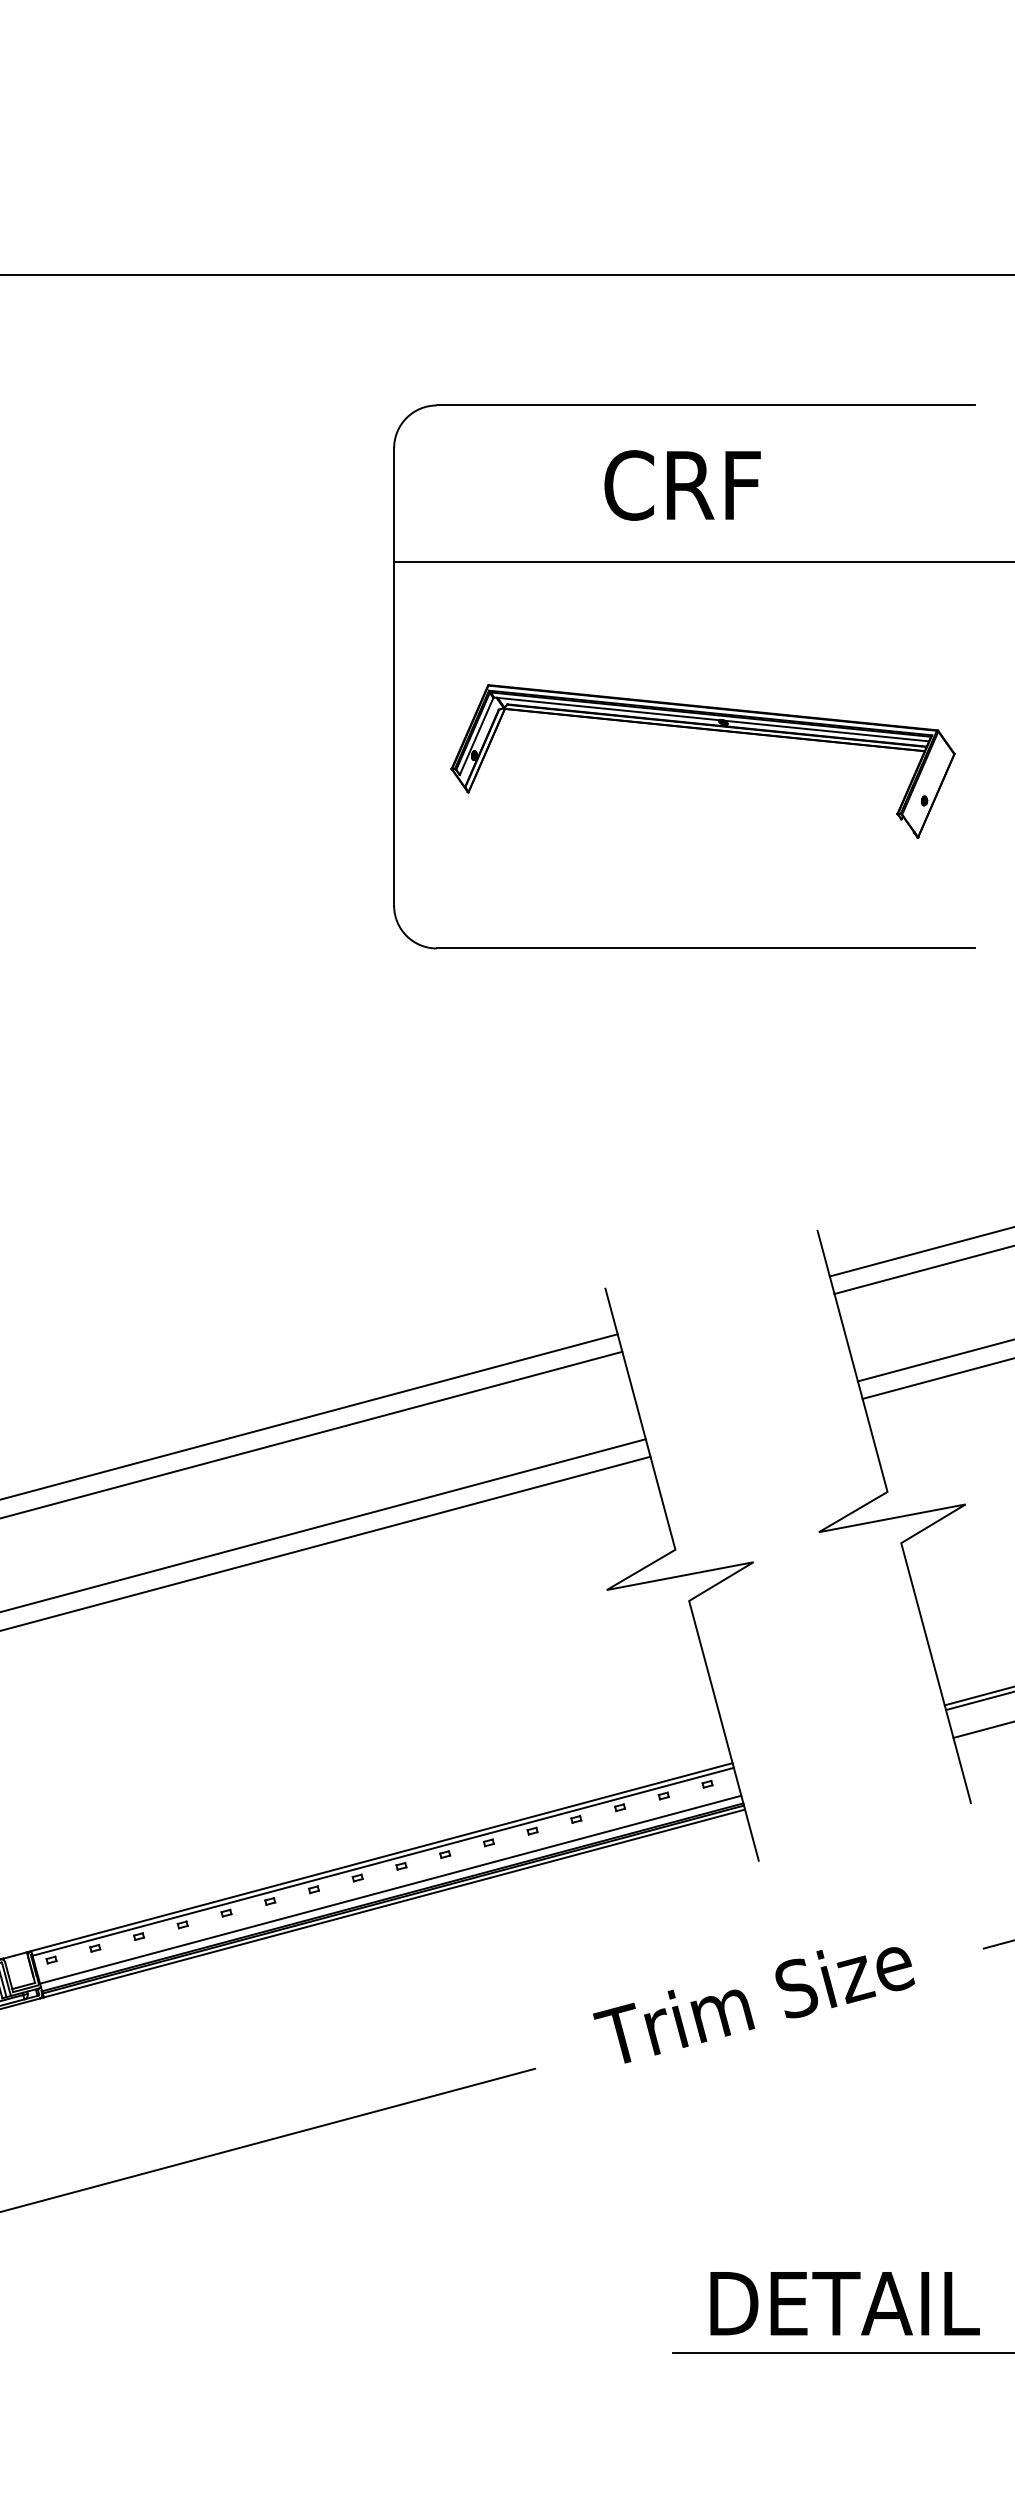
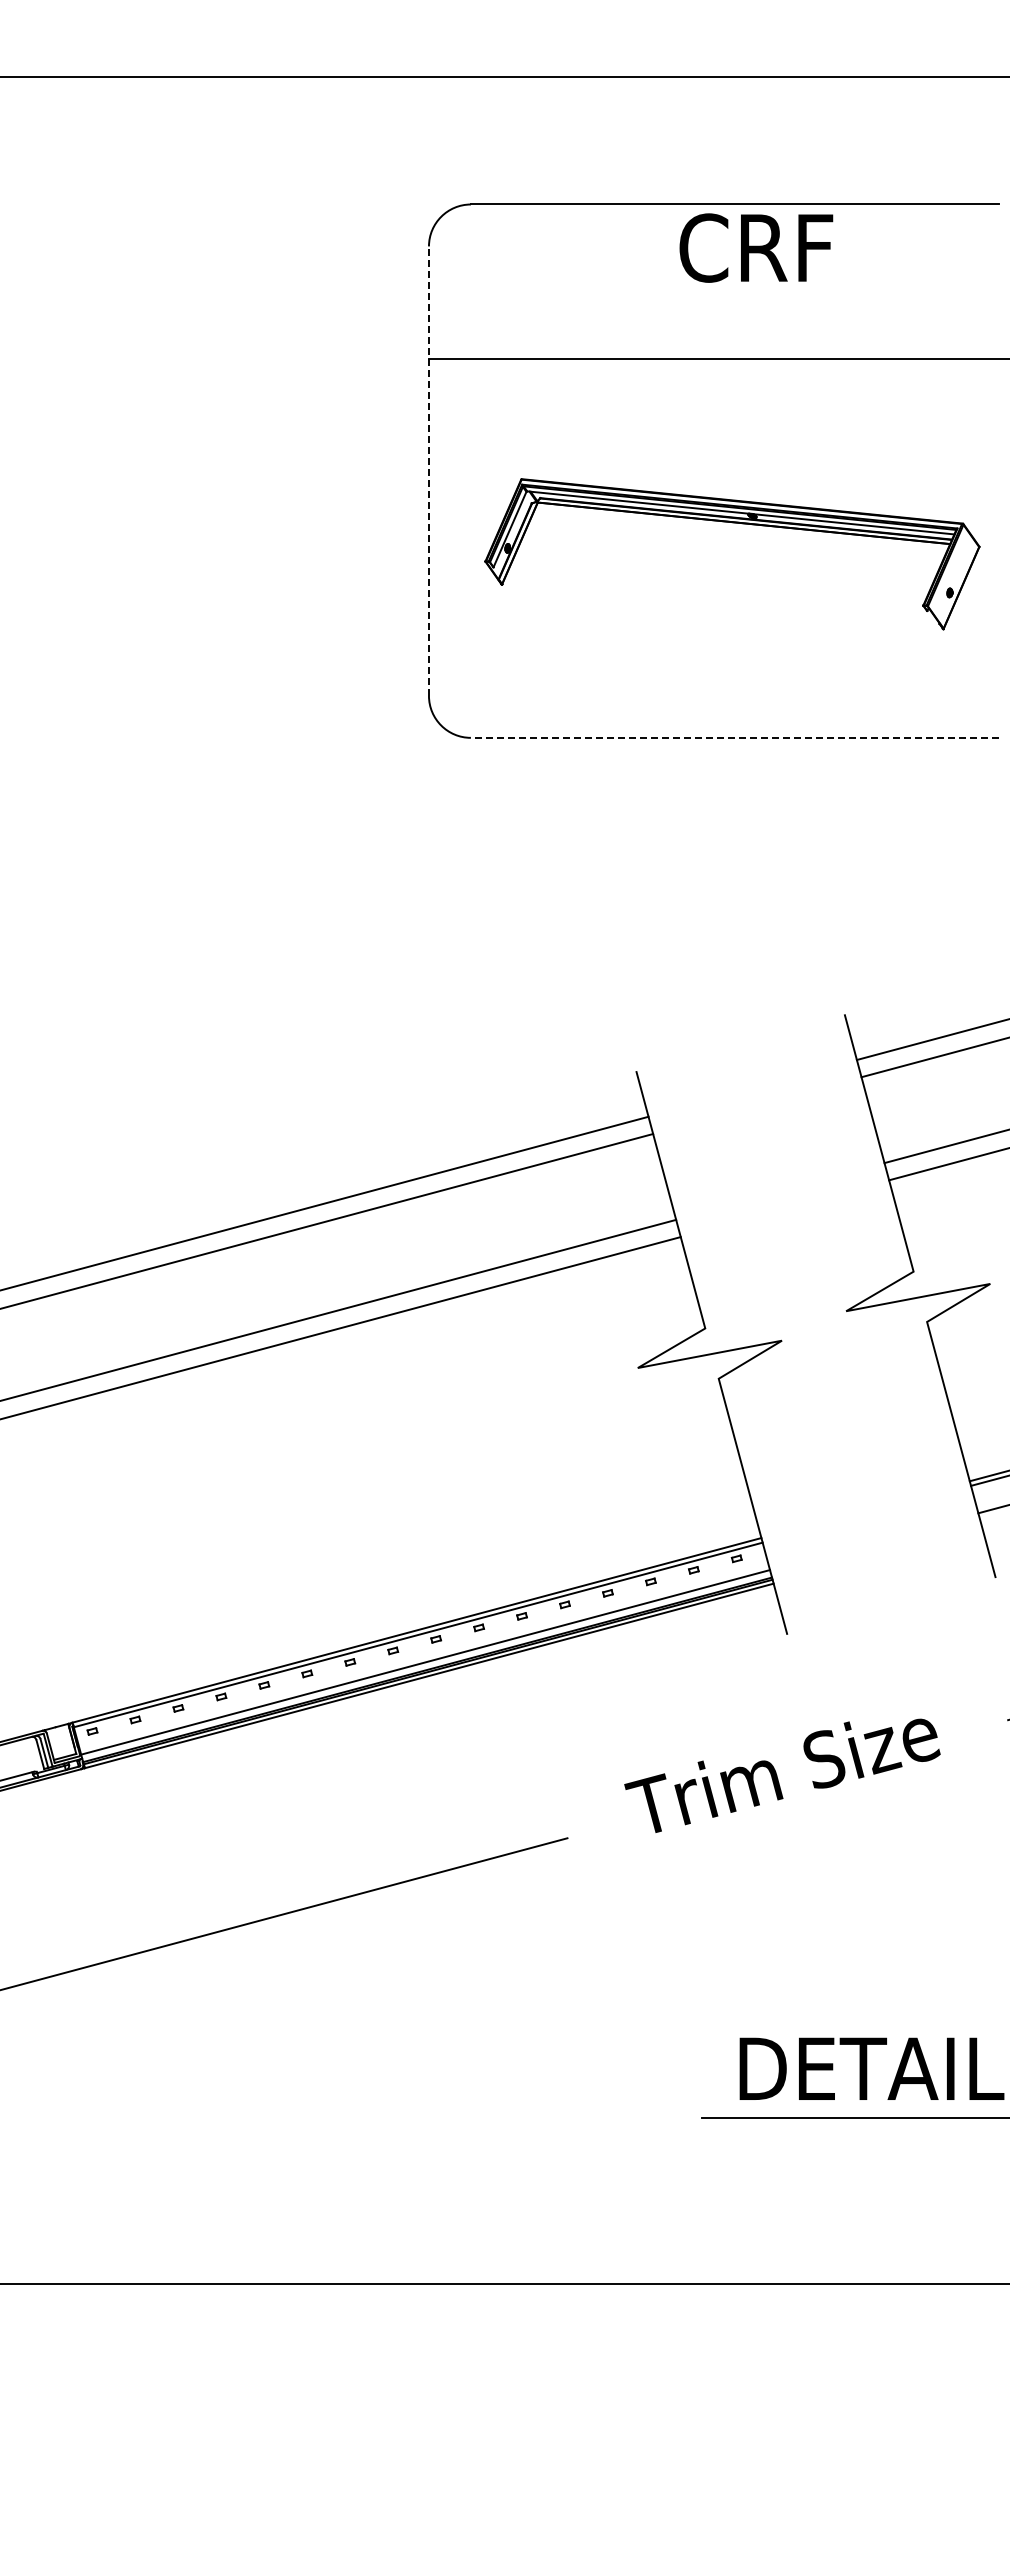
text: (682, 484) -> (756, 247), moved
line: (393, 677) -> (428, 471), solid -> dashed
line: (705, 948) -> (734, 737), solid -> dashed

